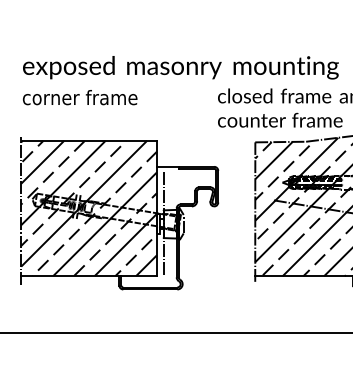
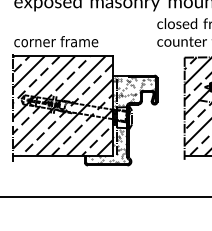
text: (79, 97) -> (55, 41), moved
hatch: (185, 189) -> (133, 92), added
hatch: (149, 263) -> (107, 146), added

